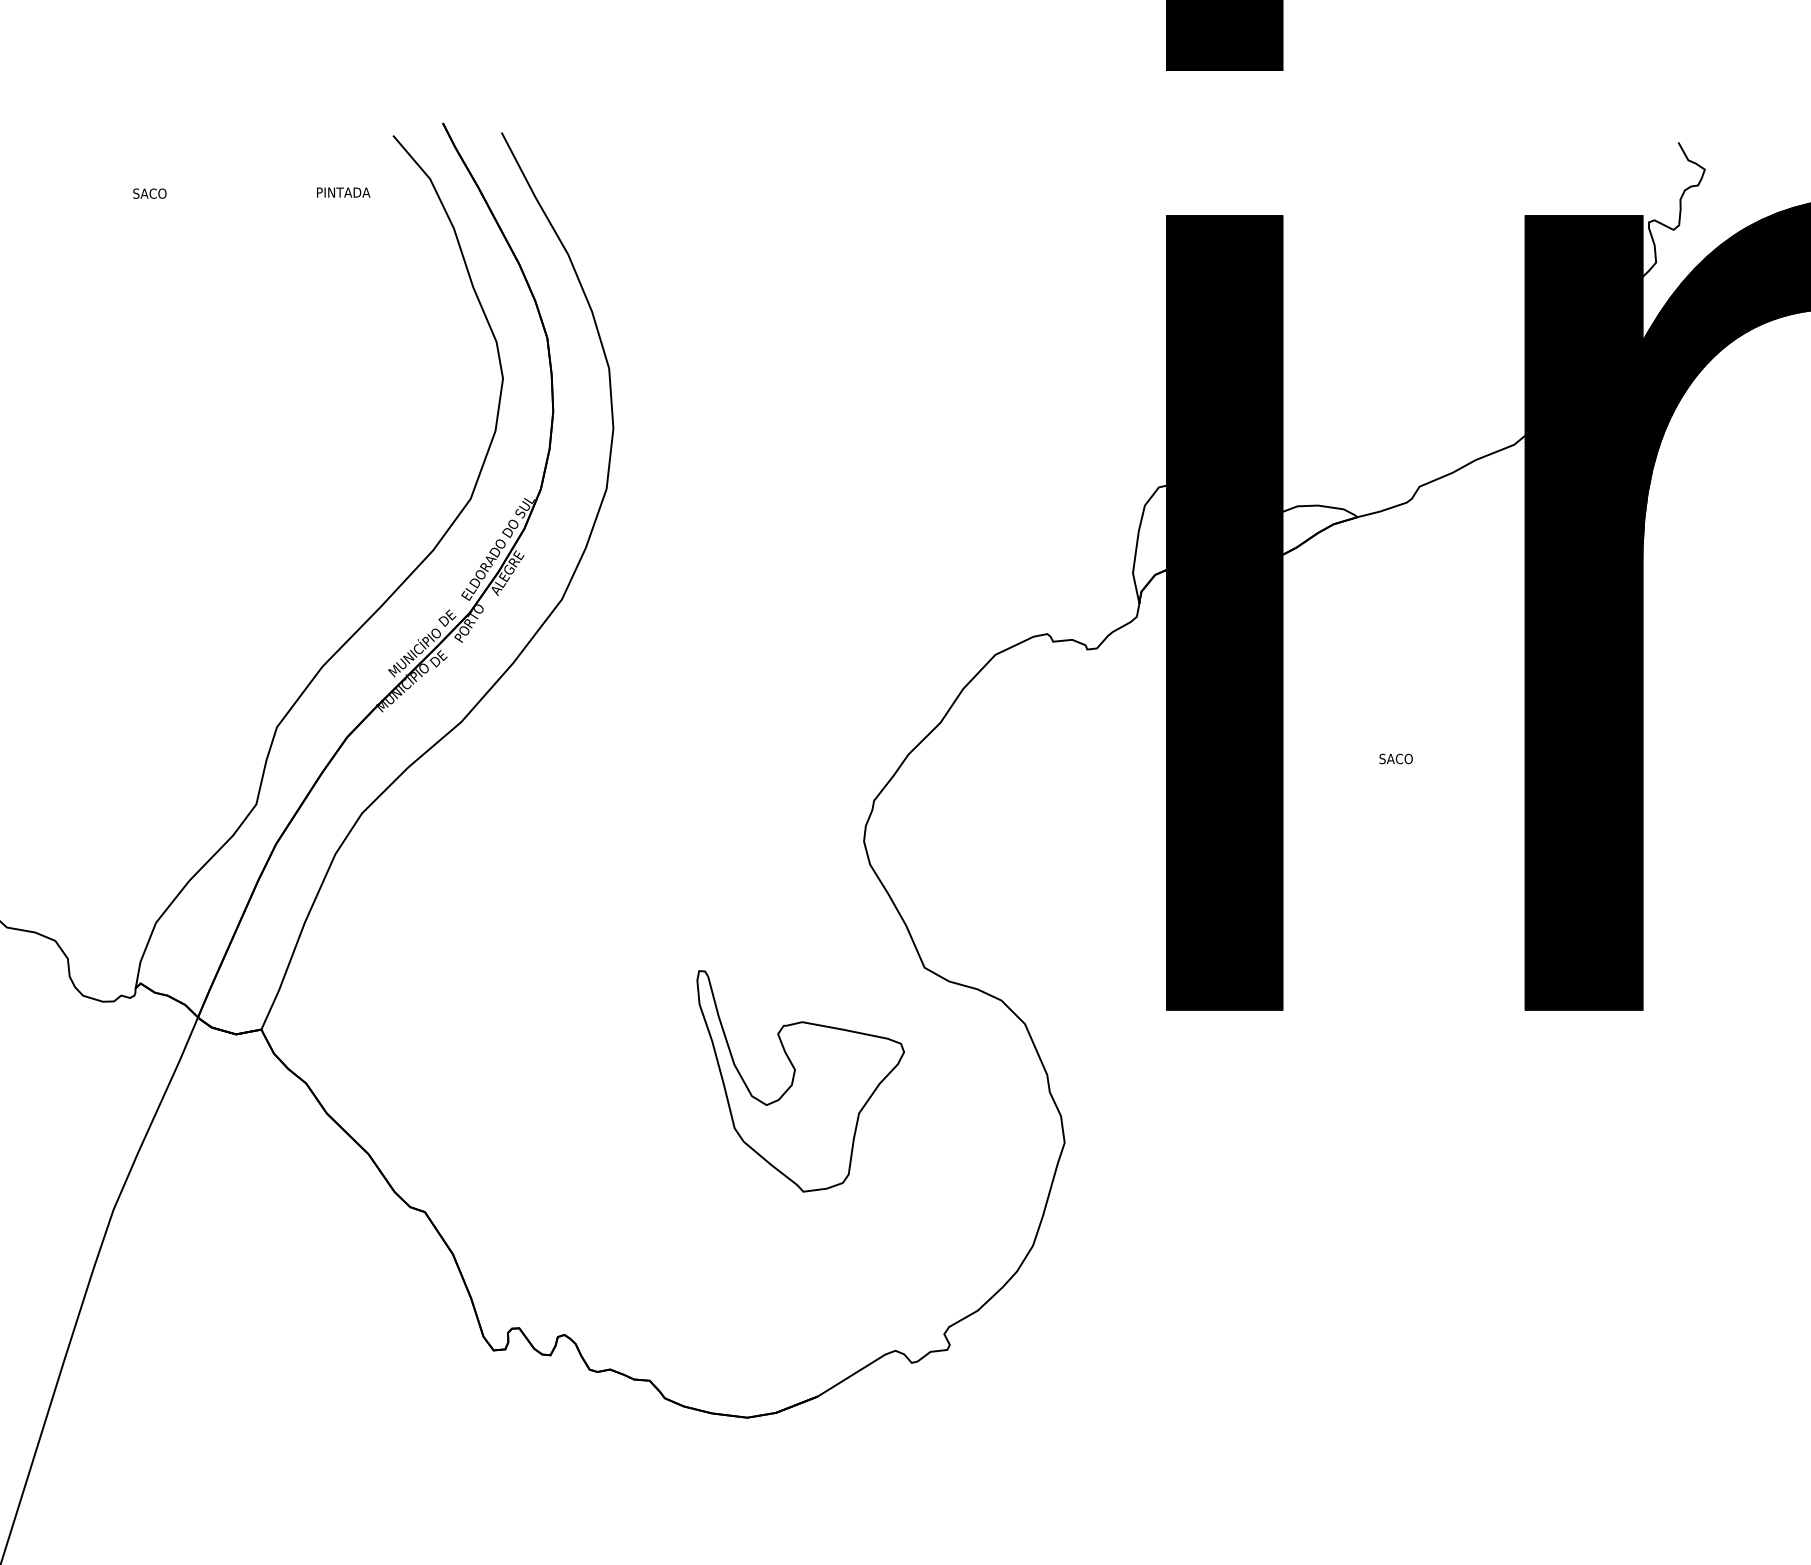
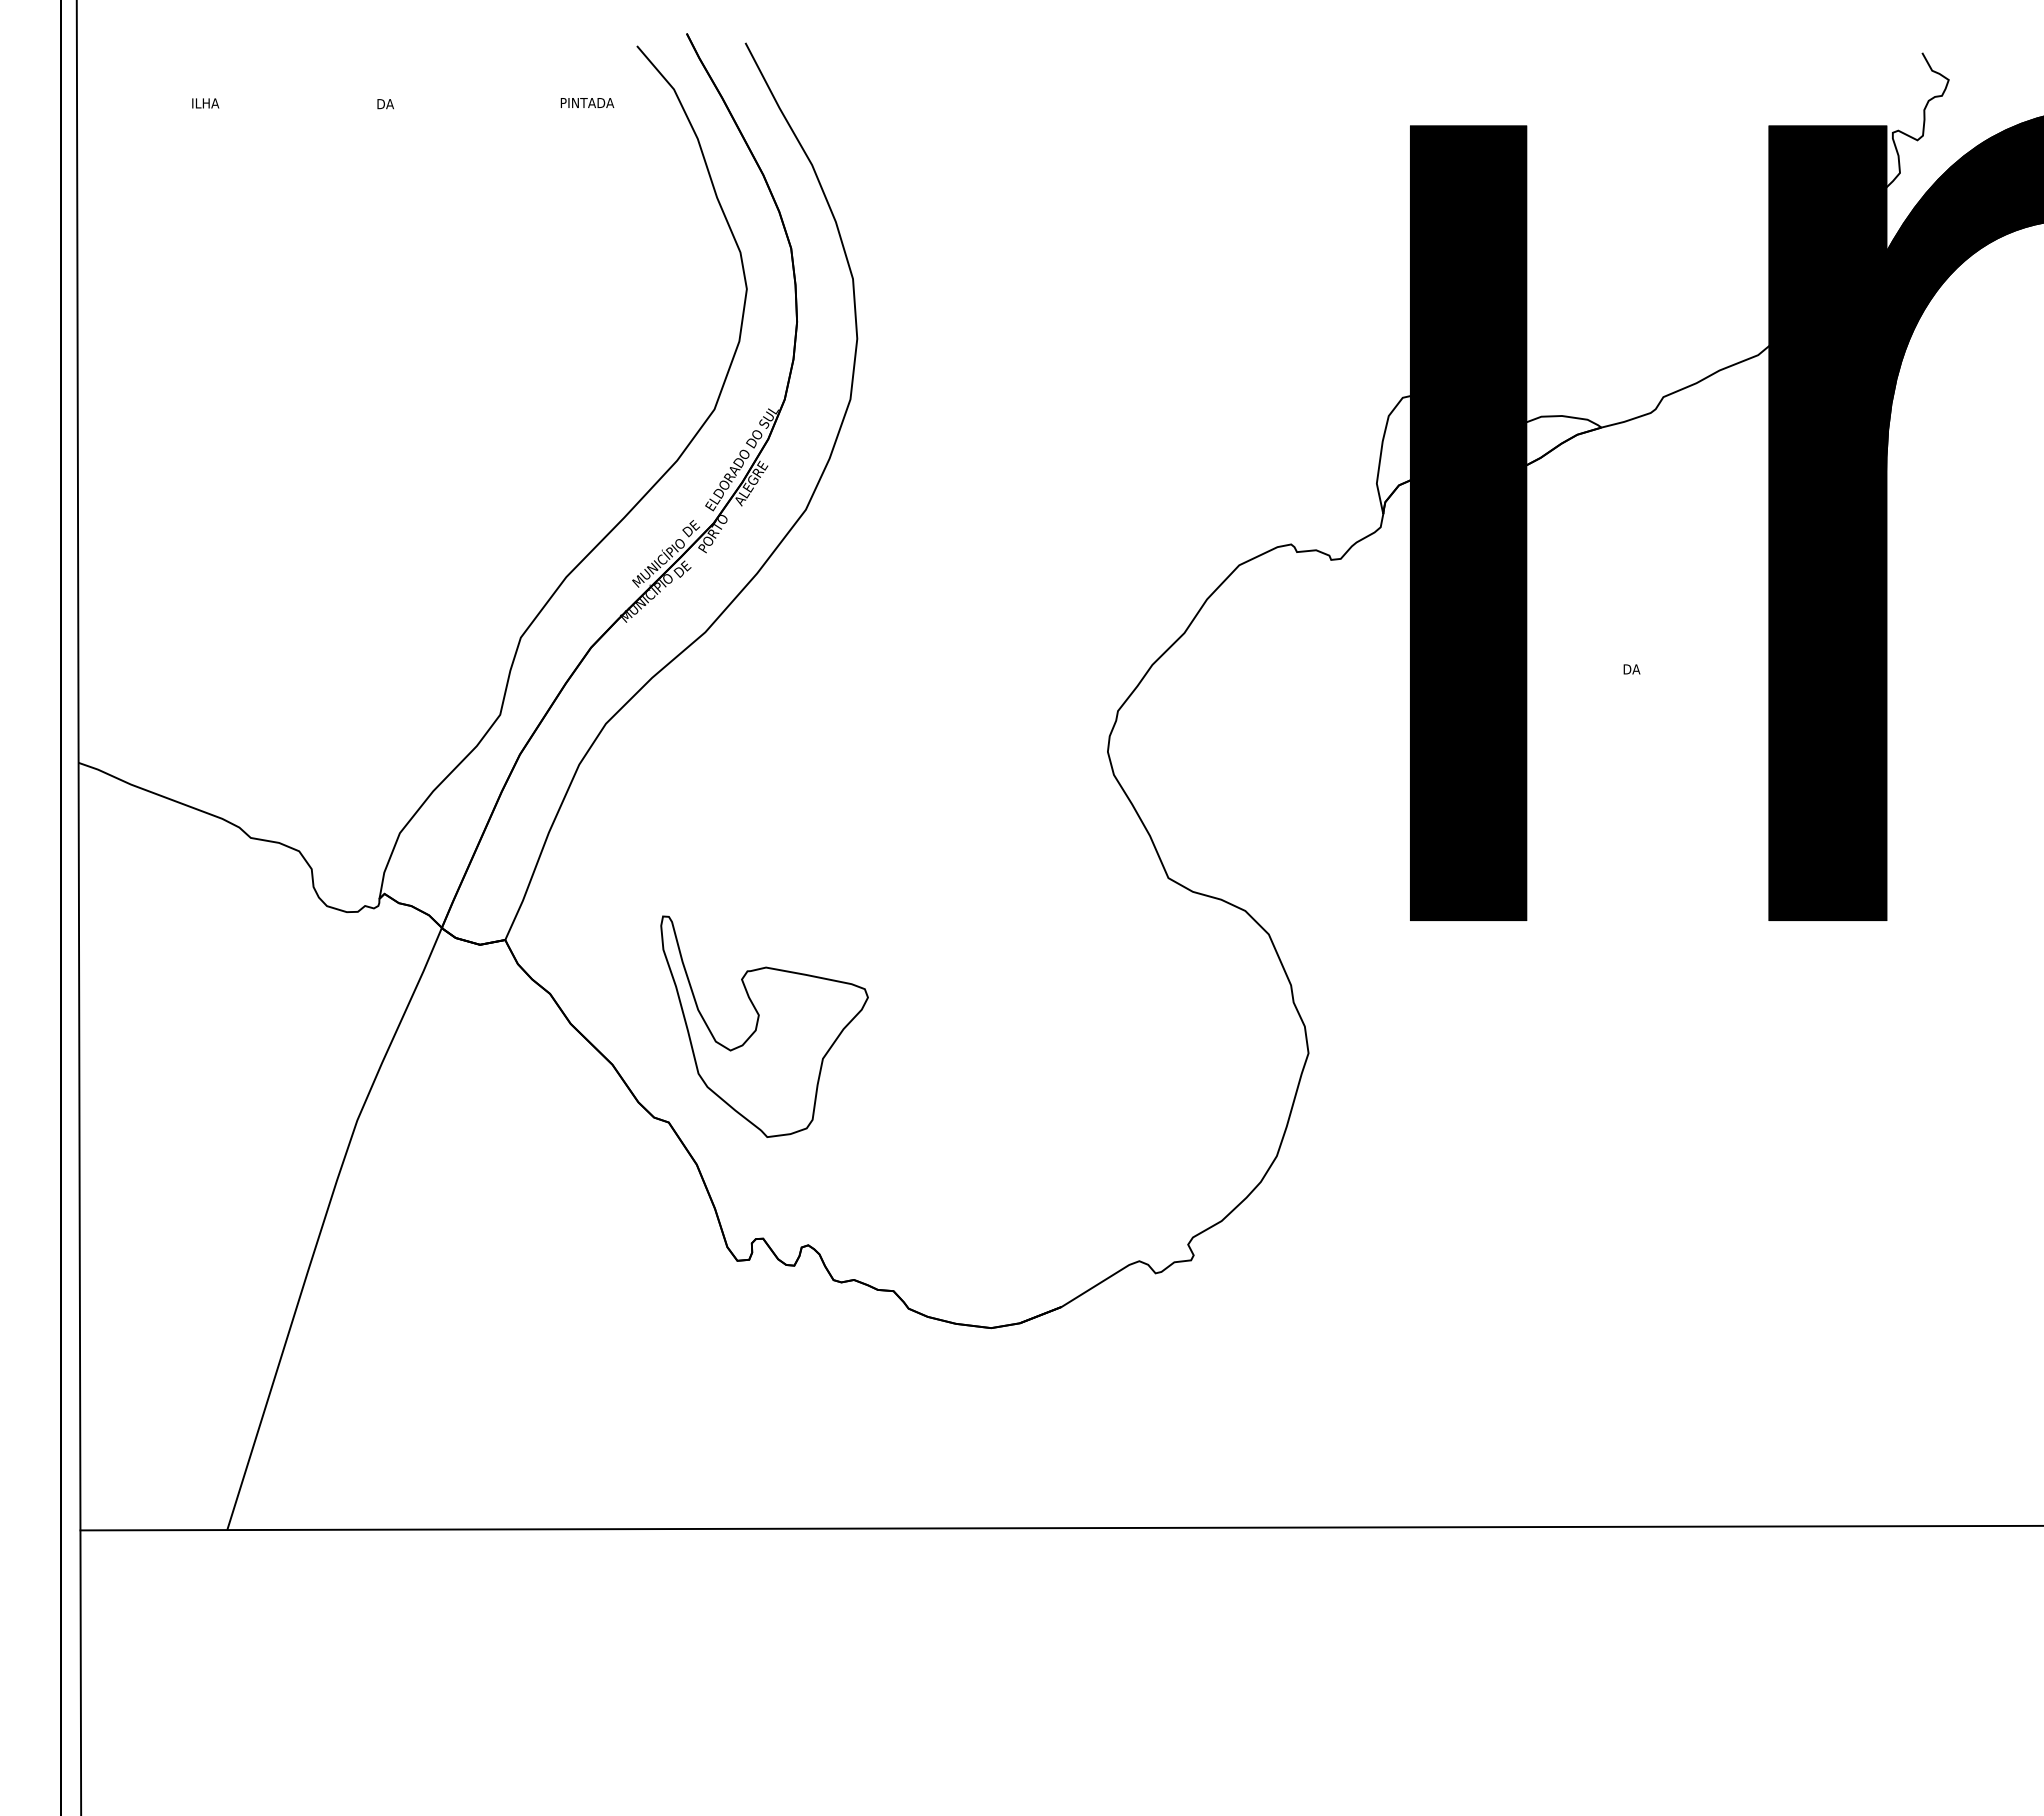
text: (149, 193) -> (393, 103), SACO -> DA
text: (1395, 759) -> (1639, 669), SACO -> DA
part: (800, 1081) -> (764, 1026), moved

